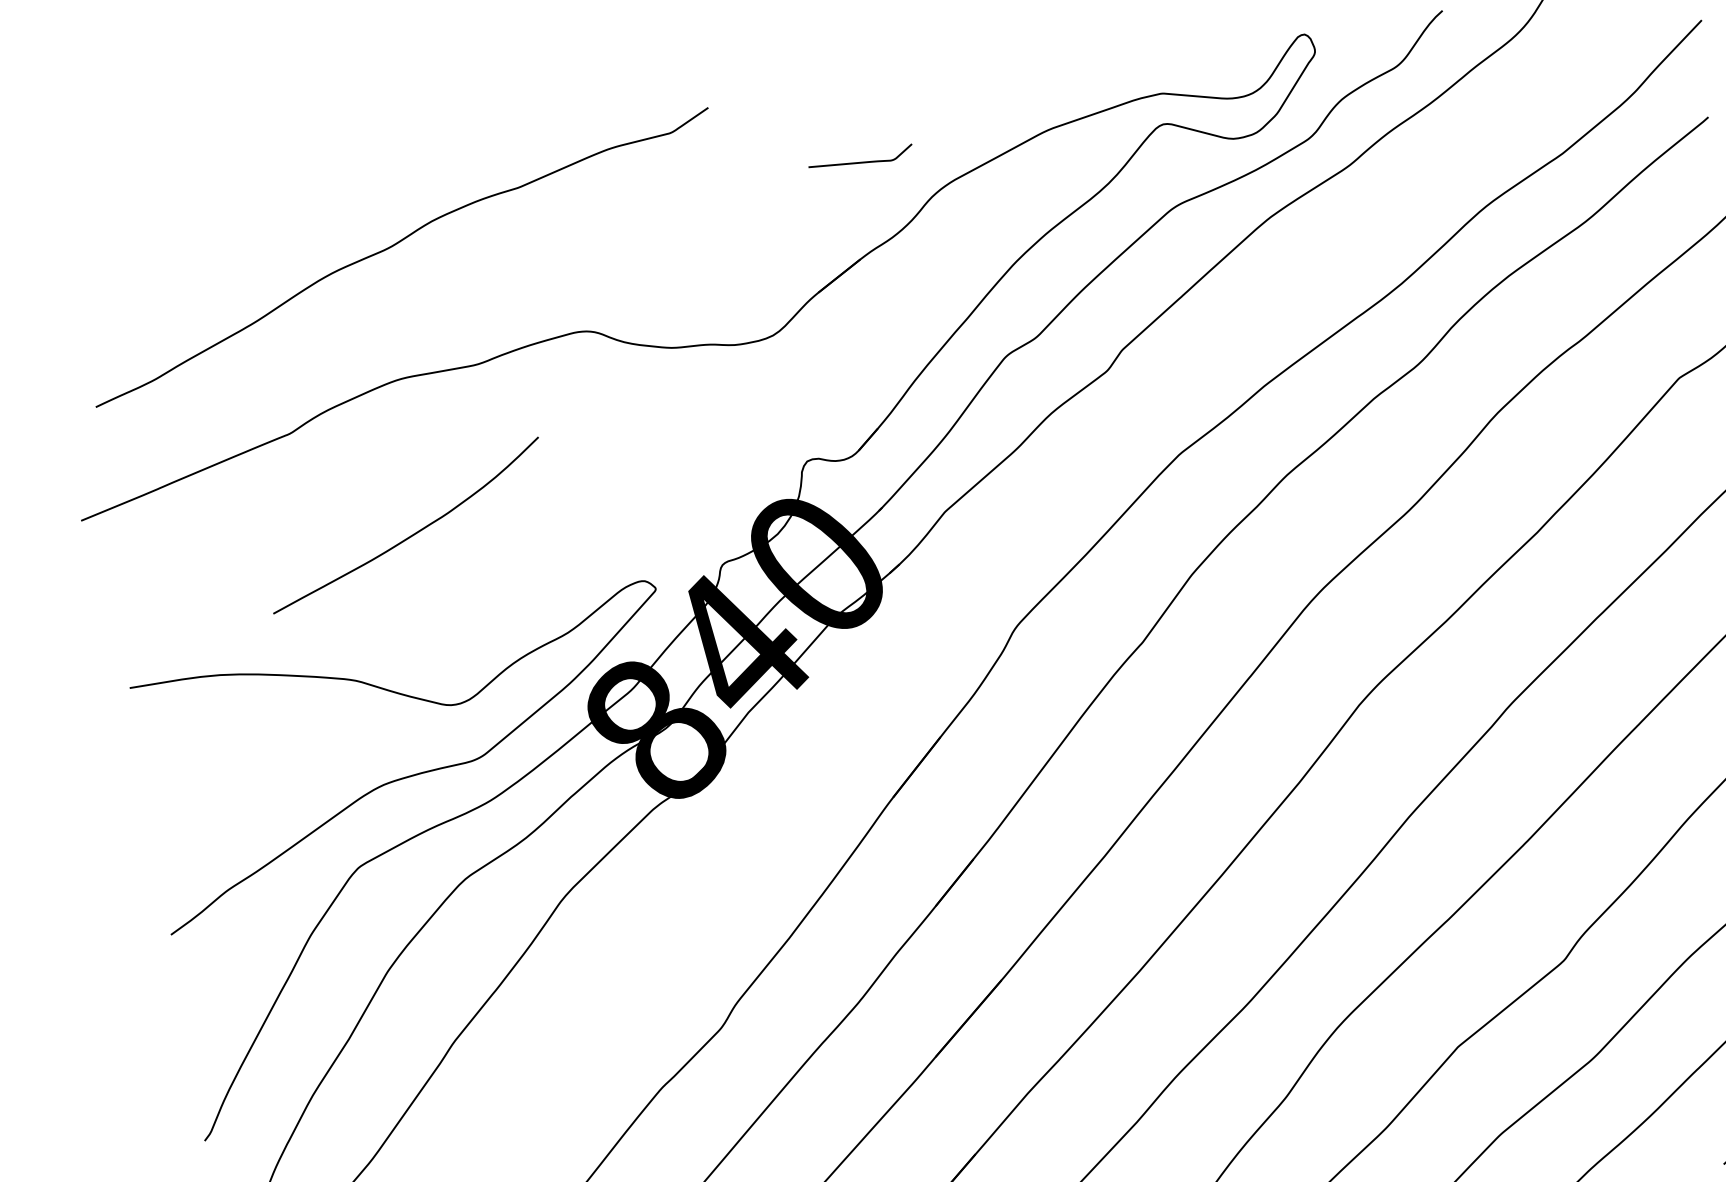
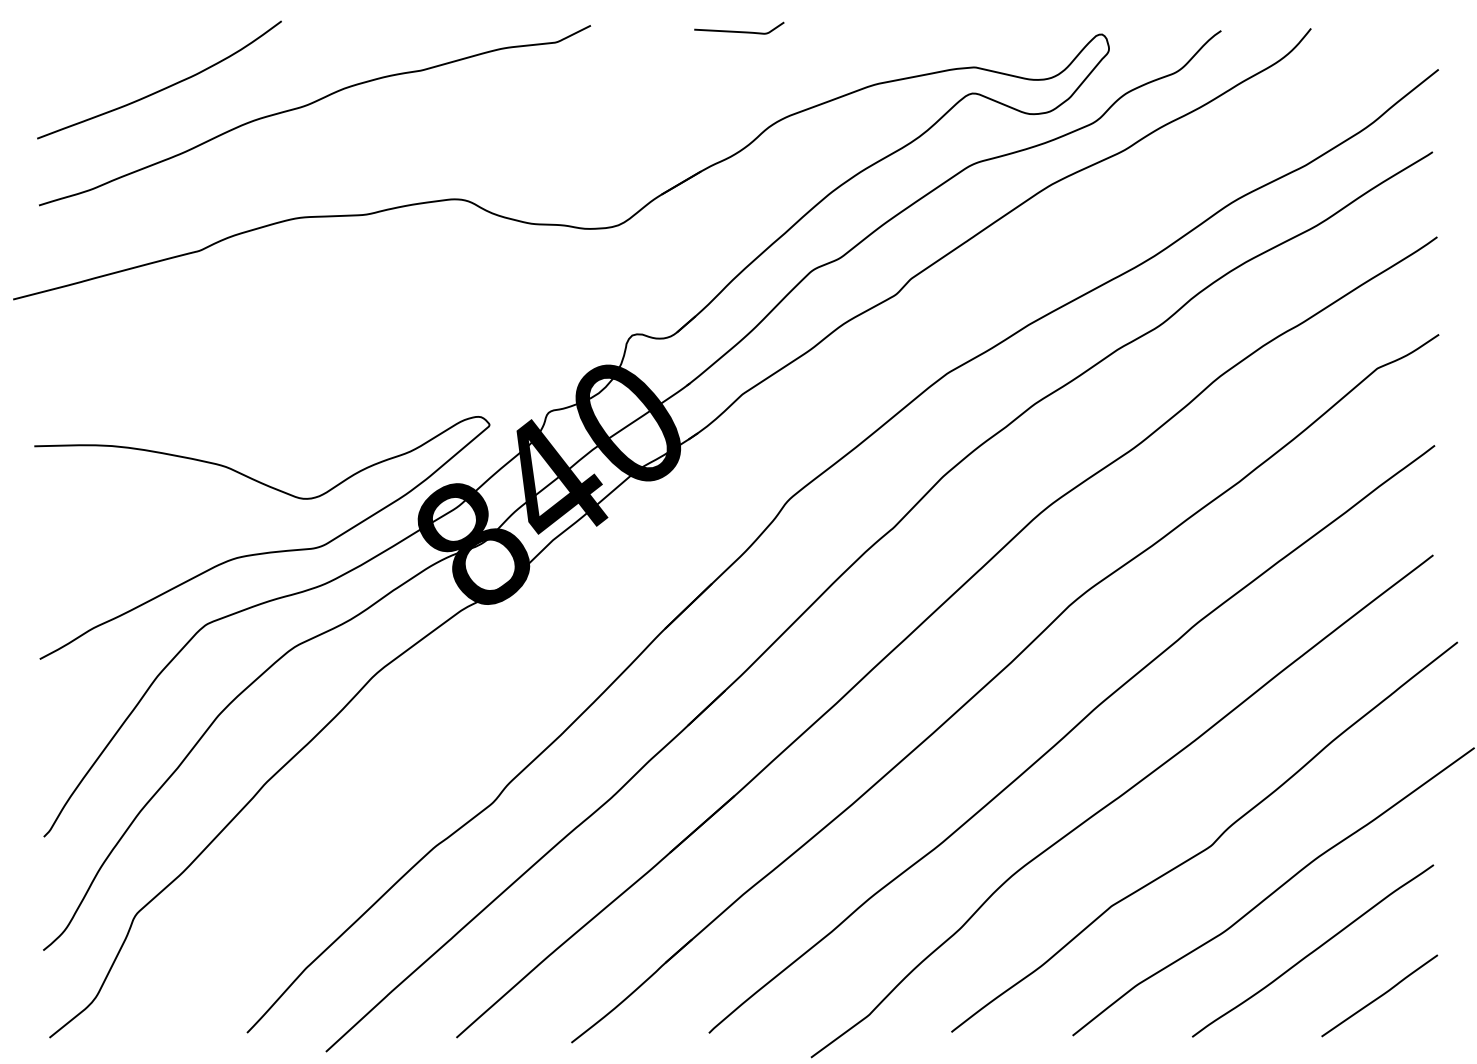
curve: (861, 161) -> (739, 31), moved
curve: (413, 533) -> (164, 87), moved

